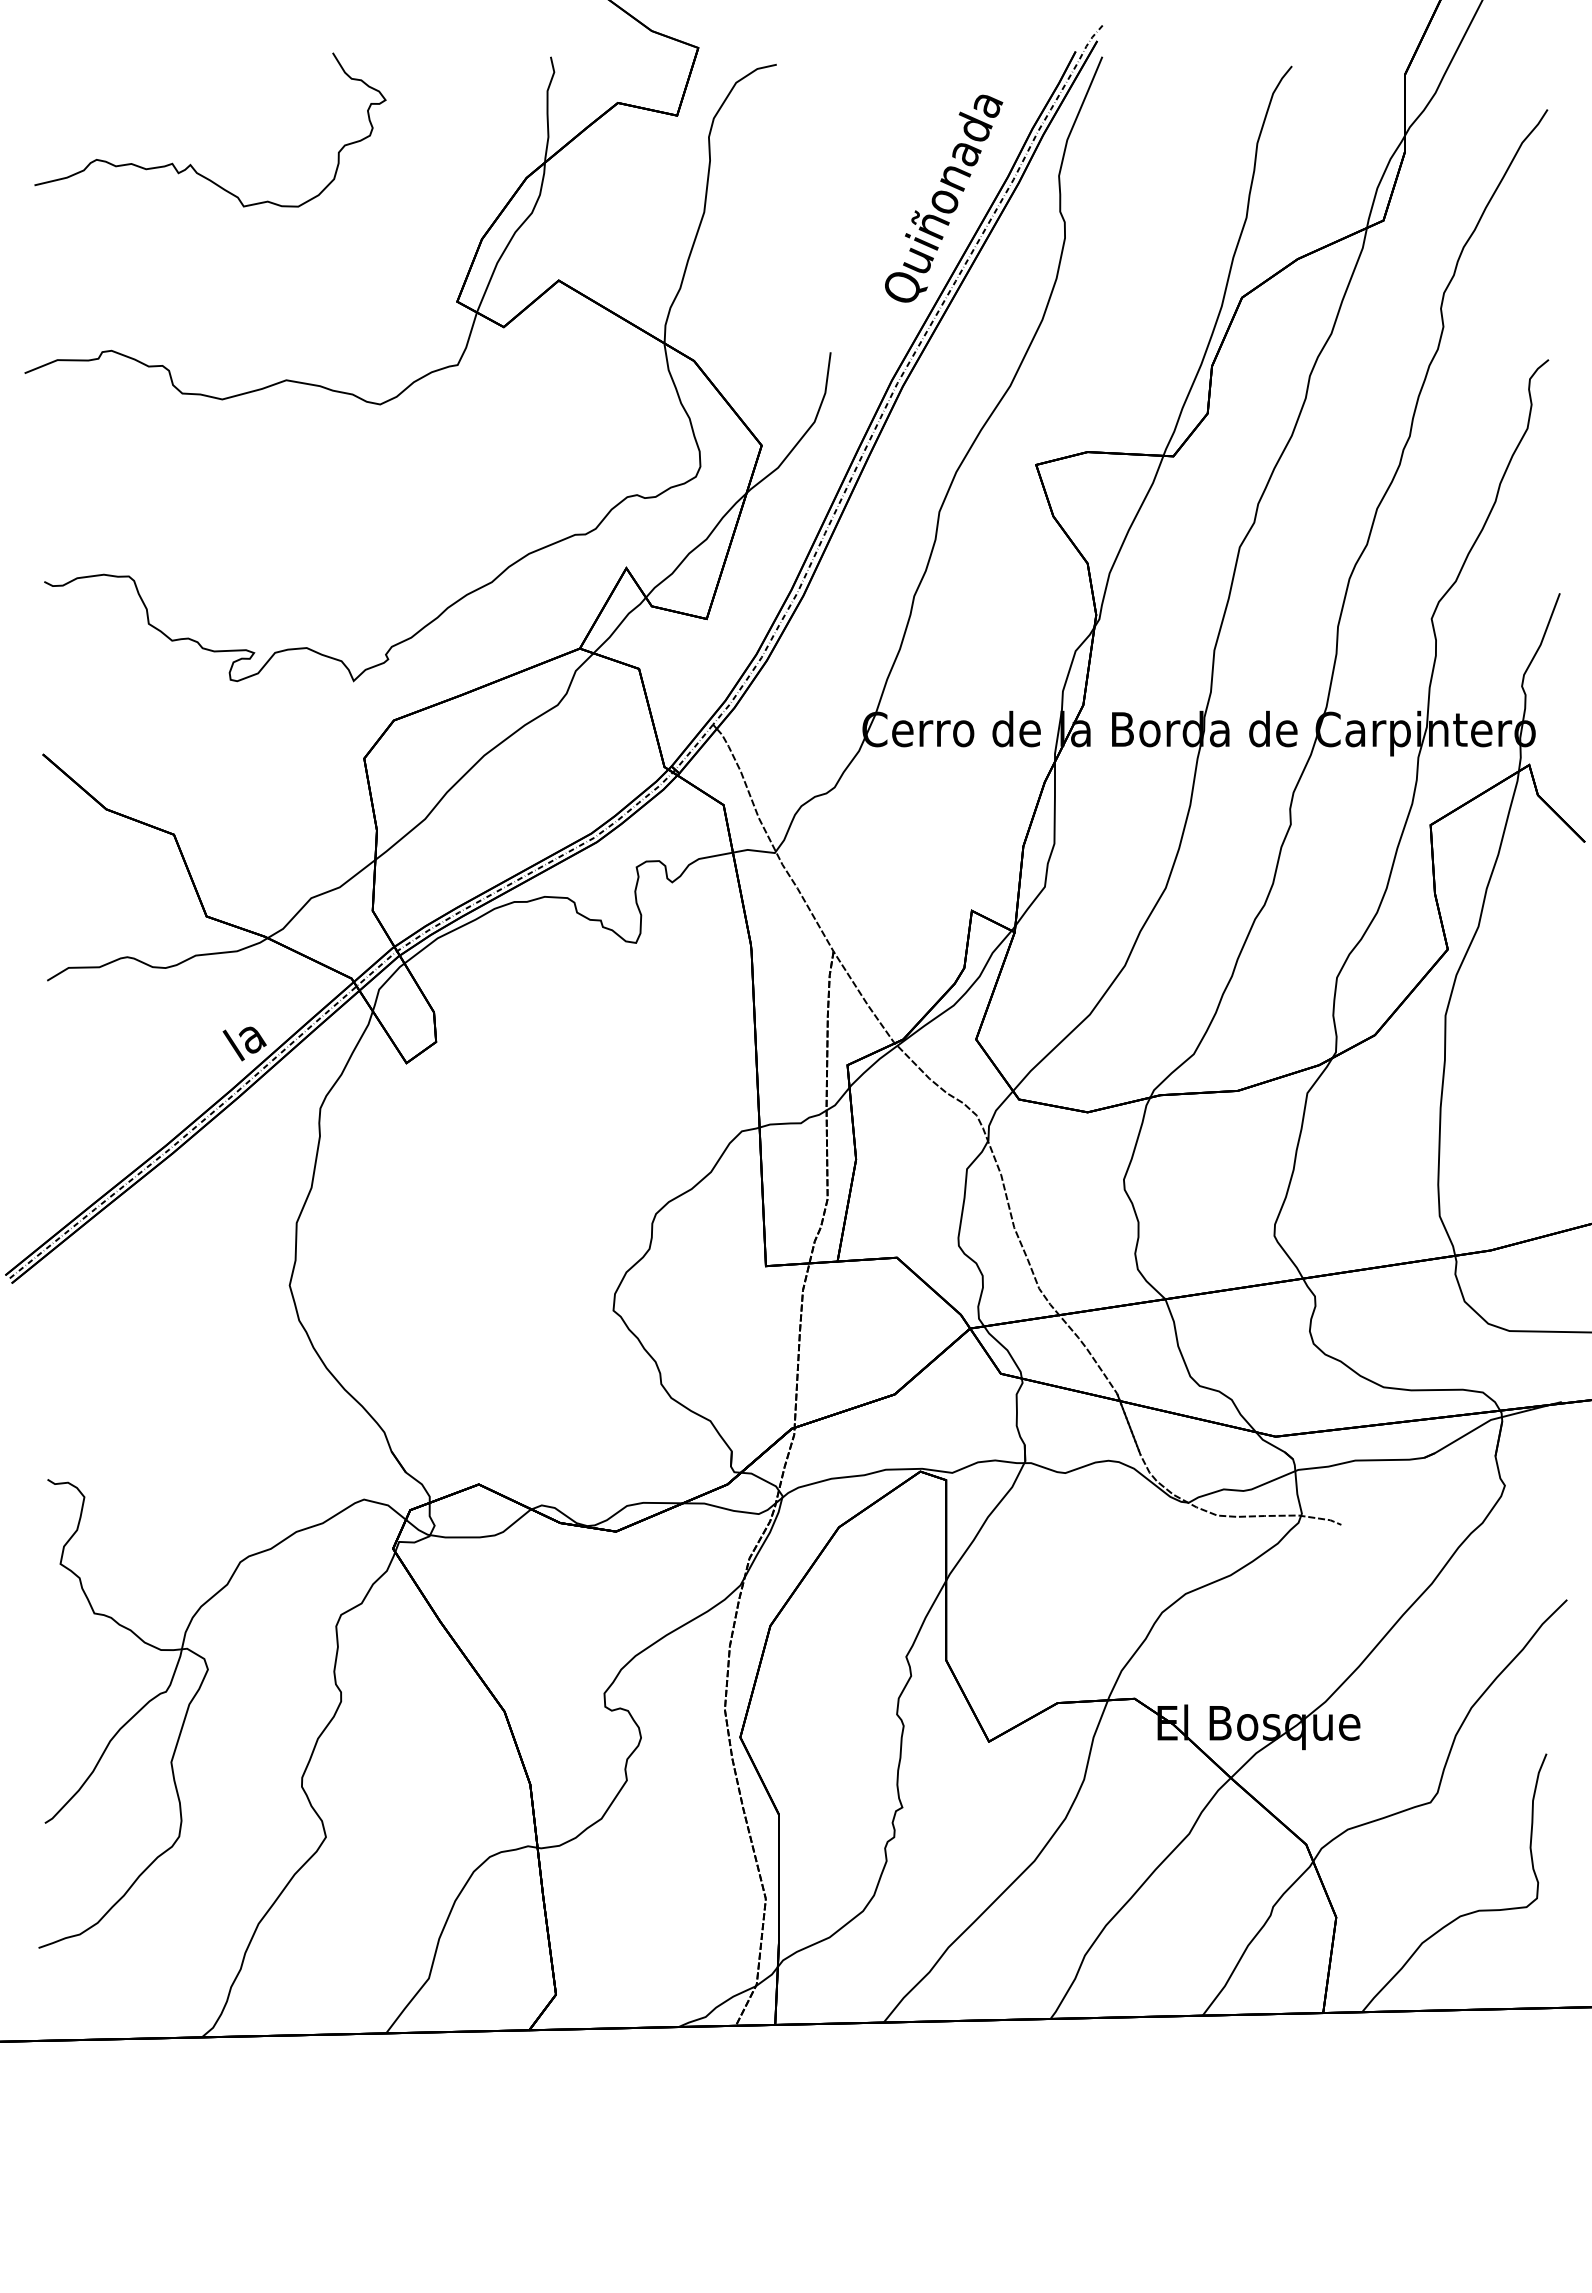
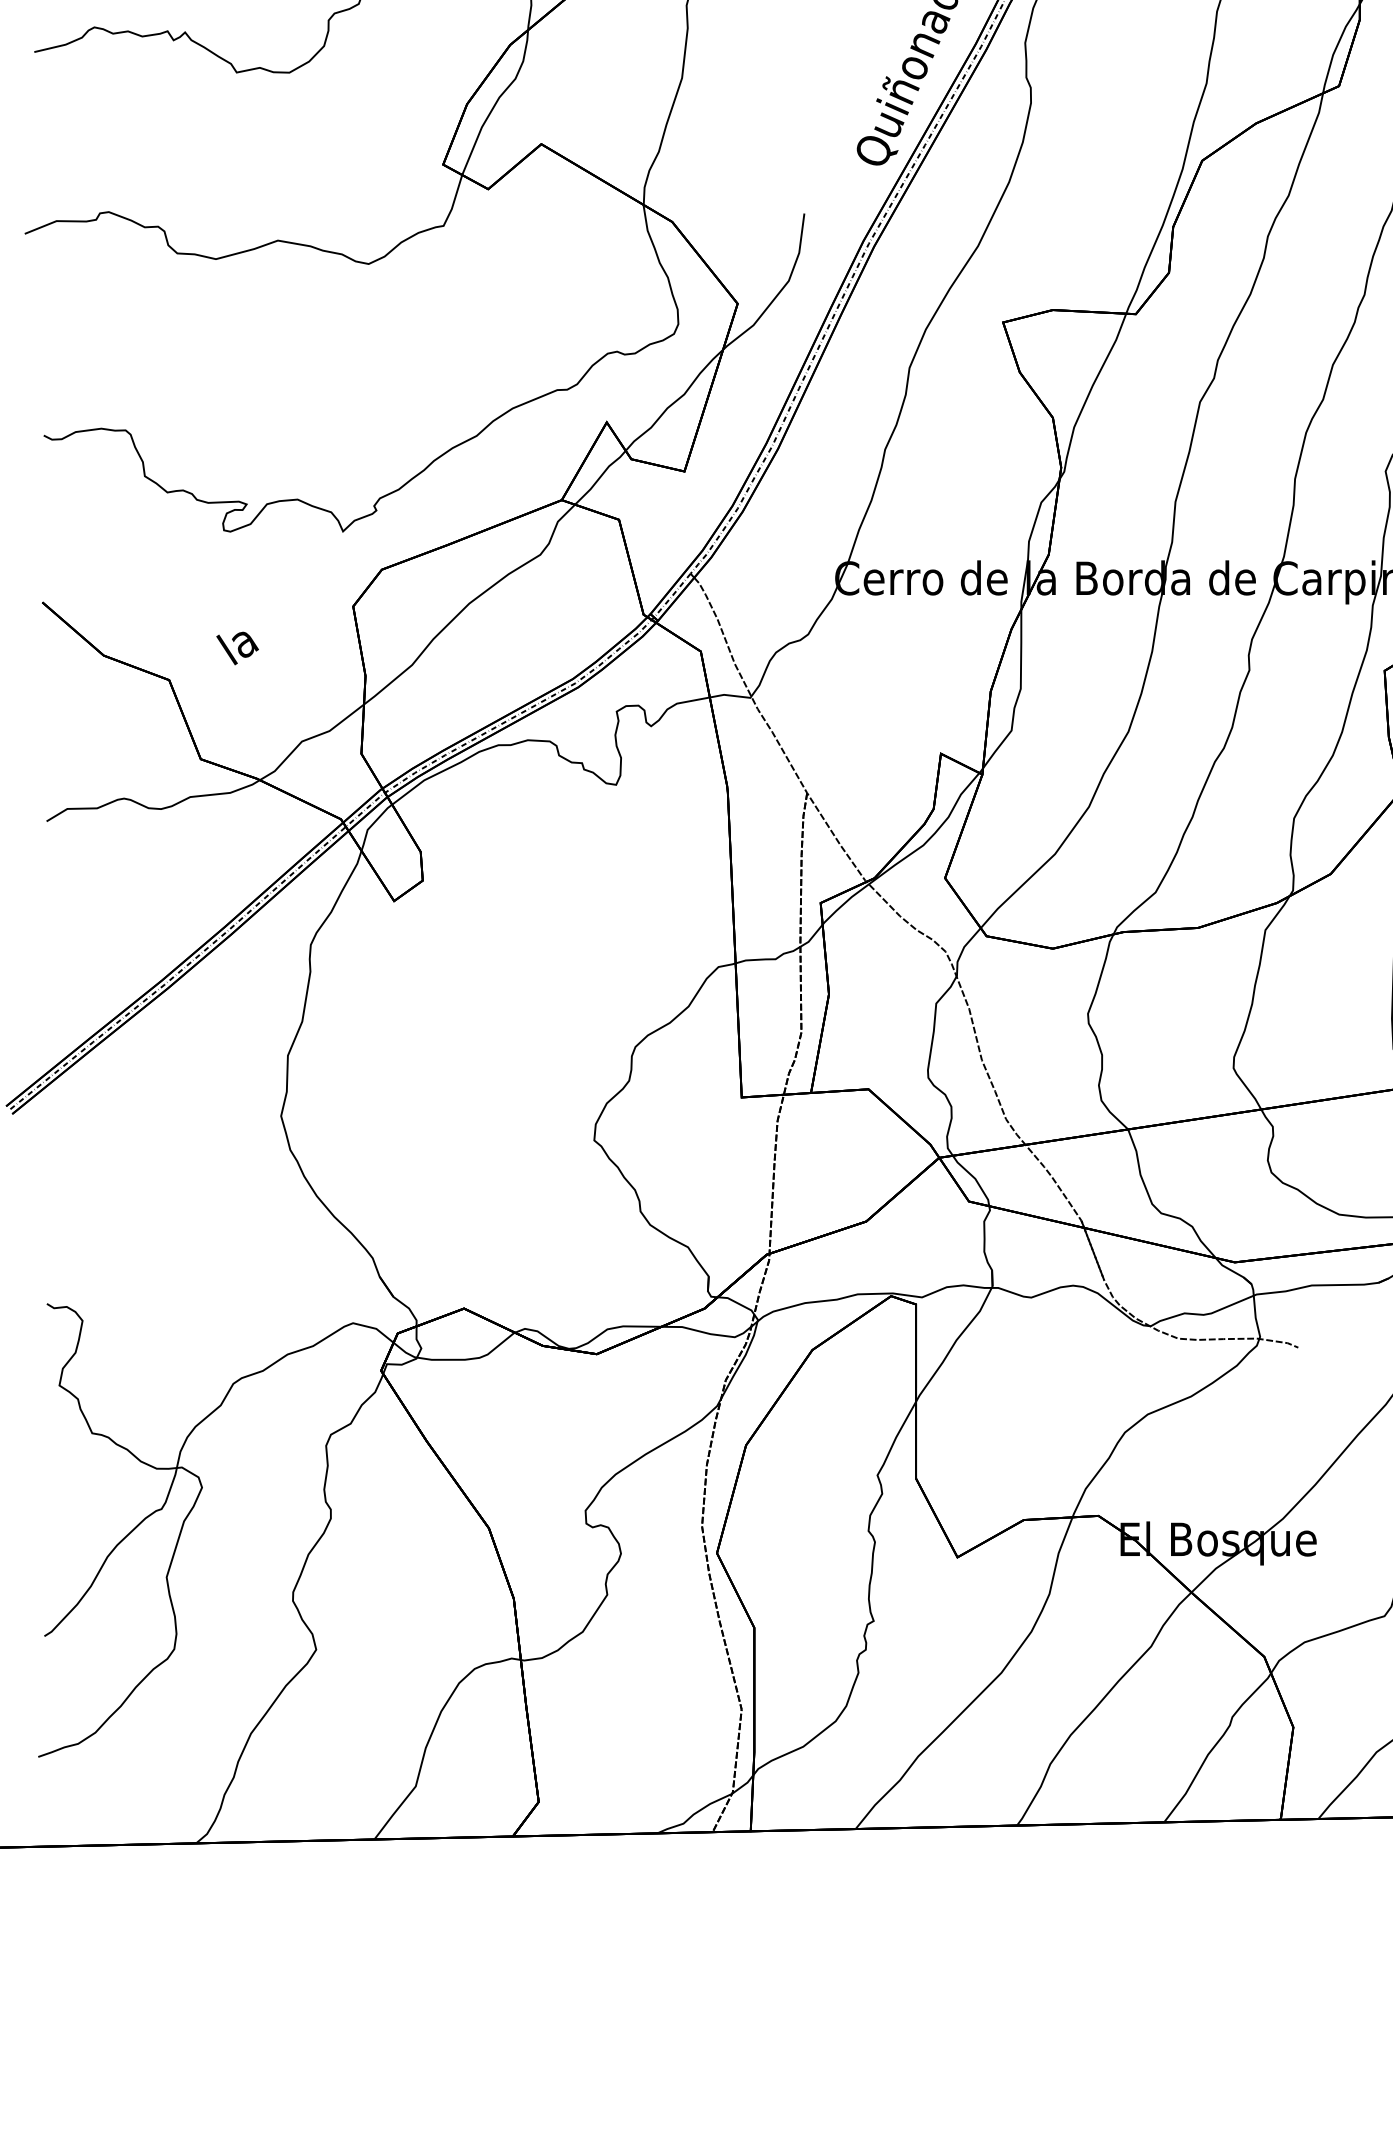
text: (244, 1043) -> (237, 648), moved

